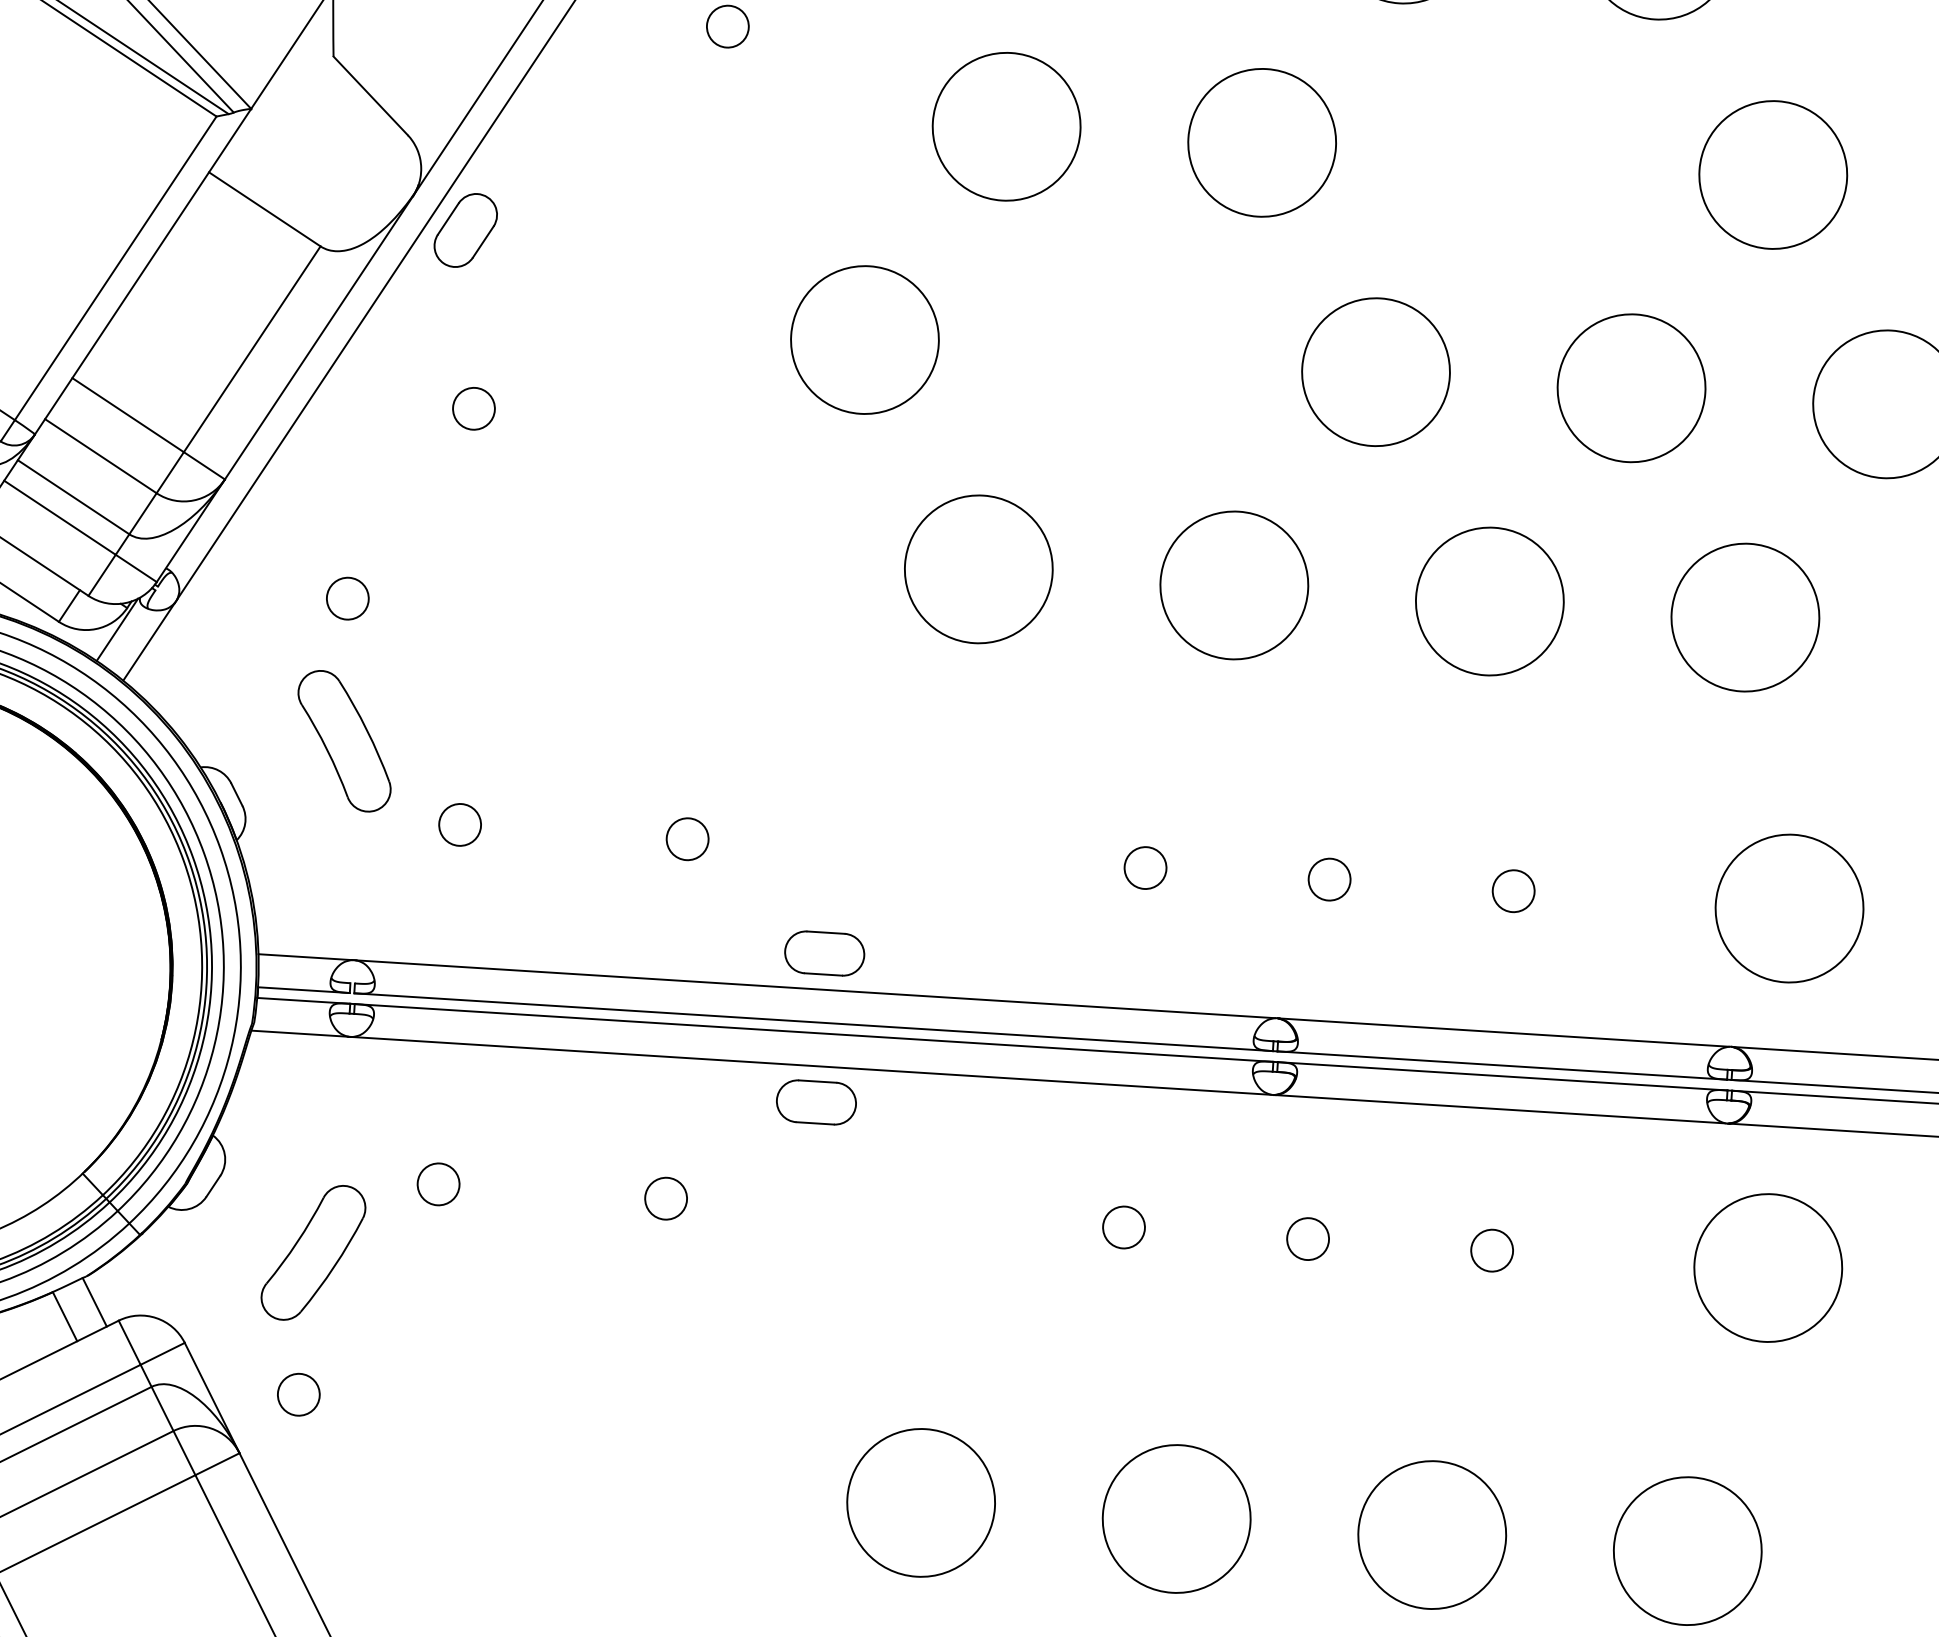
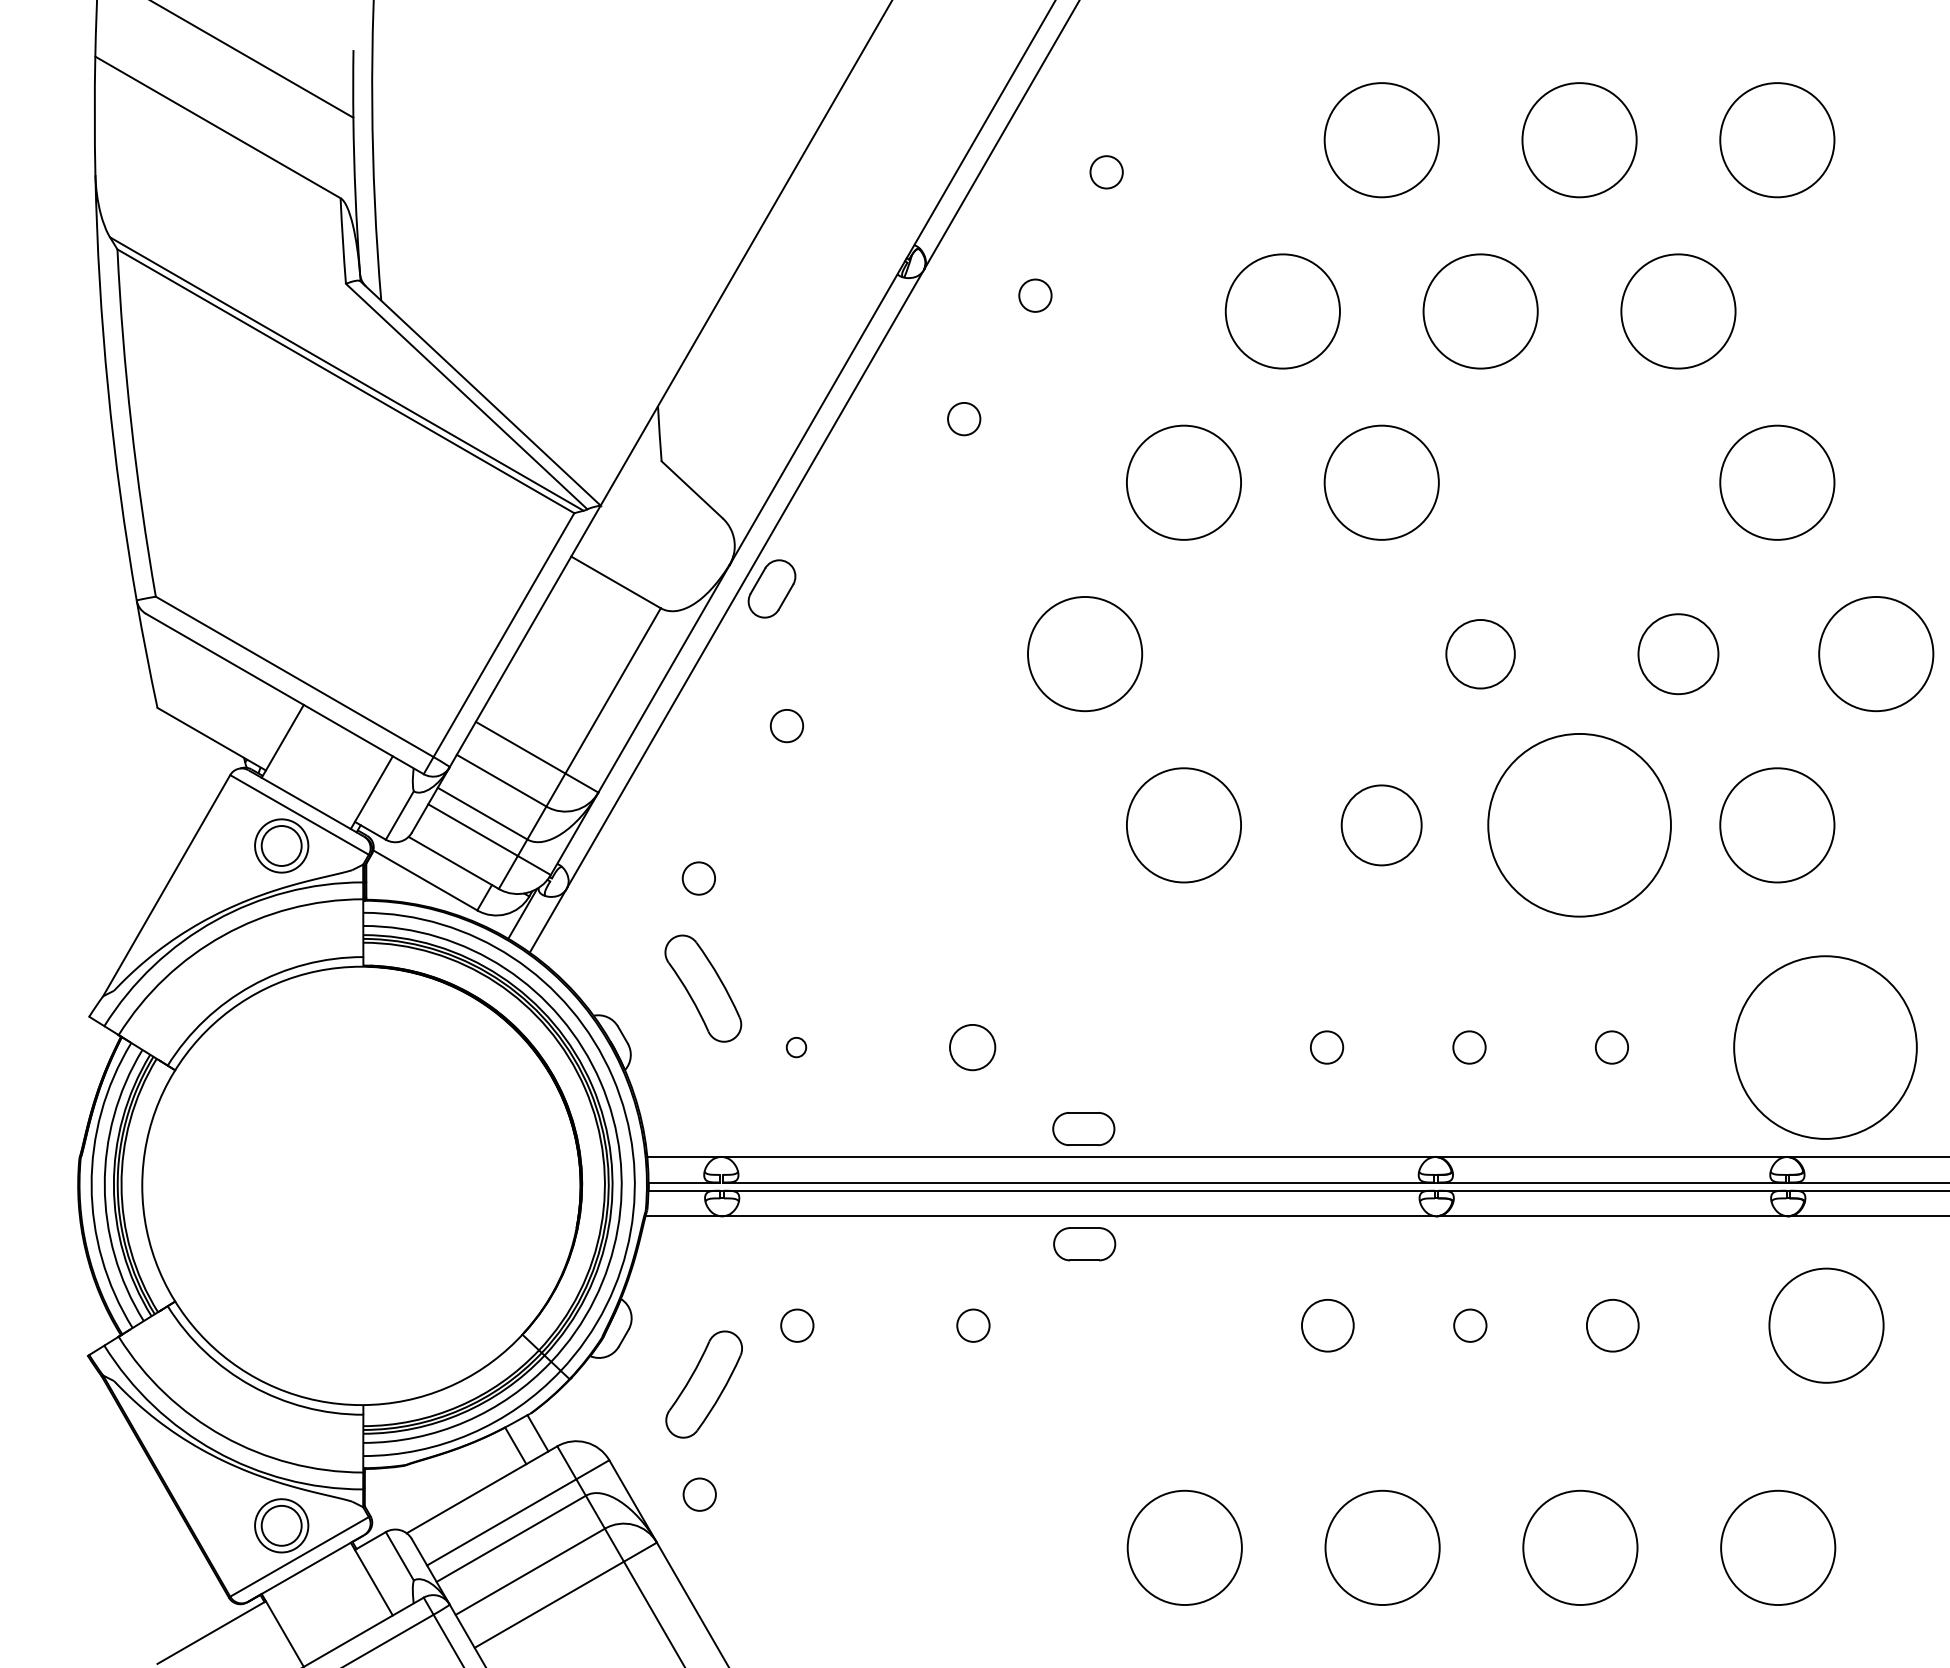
circle: (1375, 372) -> (1480, 654), size x0.6
circle: (1631, 388) -> (1678, 654), size x0.7
circle: (1233, 585) -> (1381, 825), size x0.7
circle: (1489, 601) -> (1579, 825), size x1.6
circle: (460, 824) -> (796, 1047), size x0.6
circle: (687, 839) -> (972, 1047), size x1.4
circle: (1789, 908) -> (1825, 1047), size x1.6
circle: (1123, 1227) -> (1327, 1325), size x1.6
circle: (1491, 1250) -> (1612, 1325), size x1.6

